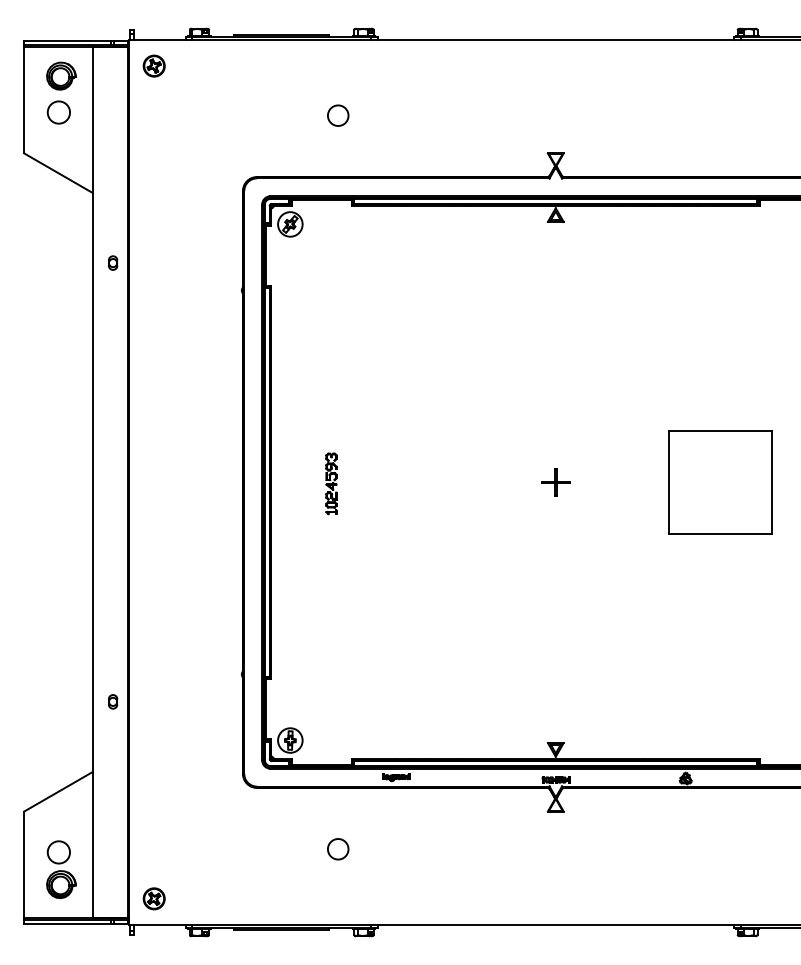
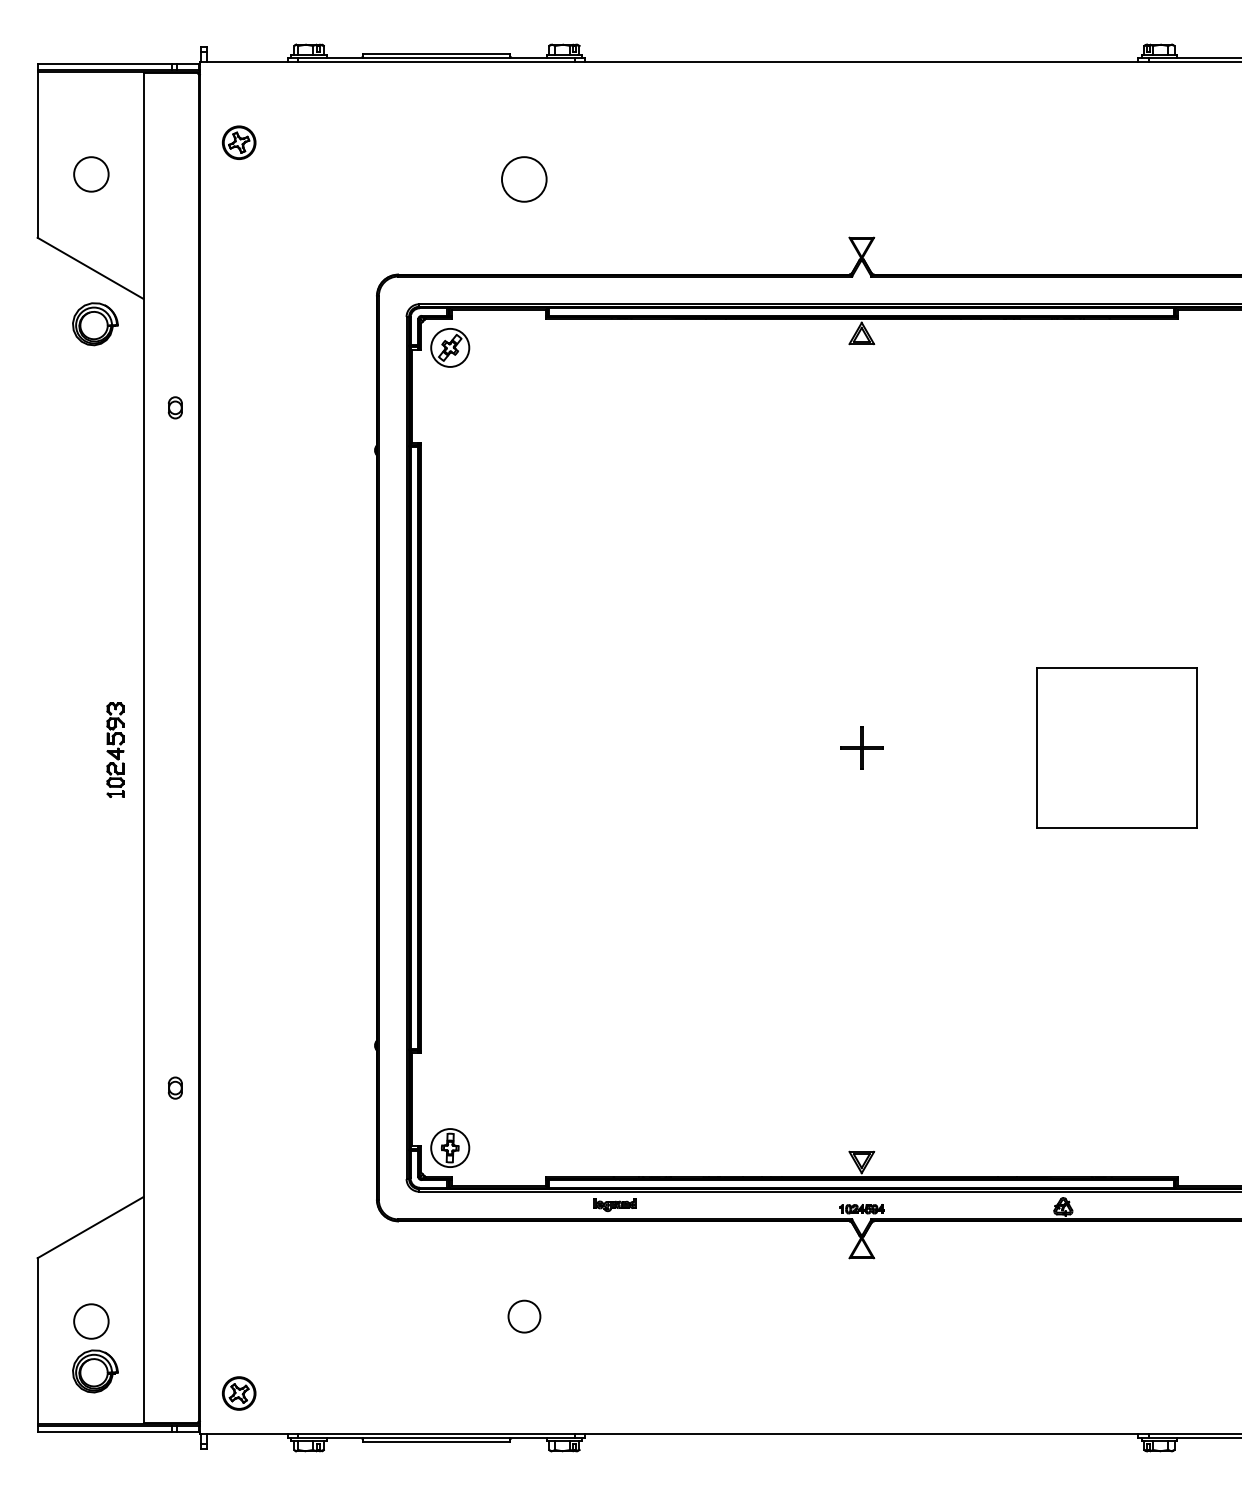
part: (153, 65) -> (238, 141), moved
part: (61, 75) -> (95, 323), moved
circle: (338, 115) -> (524, 179), size x1.4
part: (331, 483) -> (115, 749), moved

